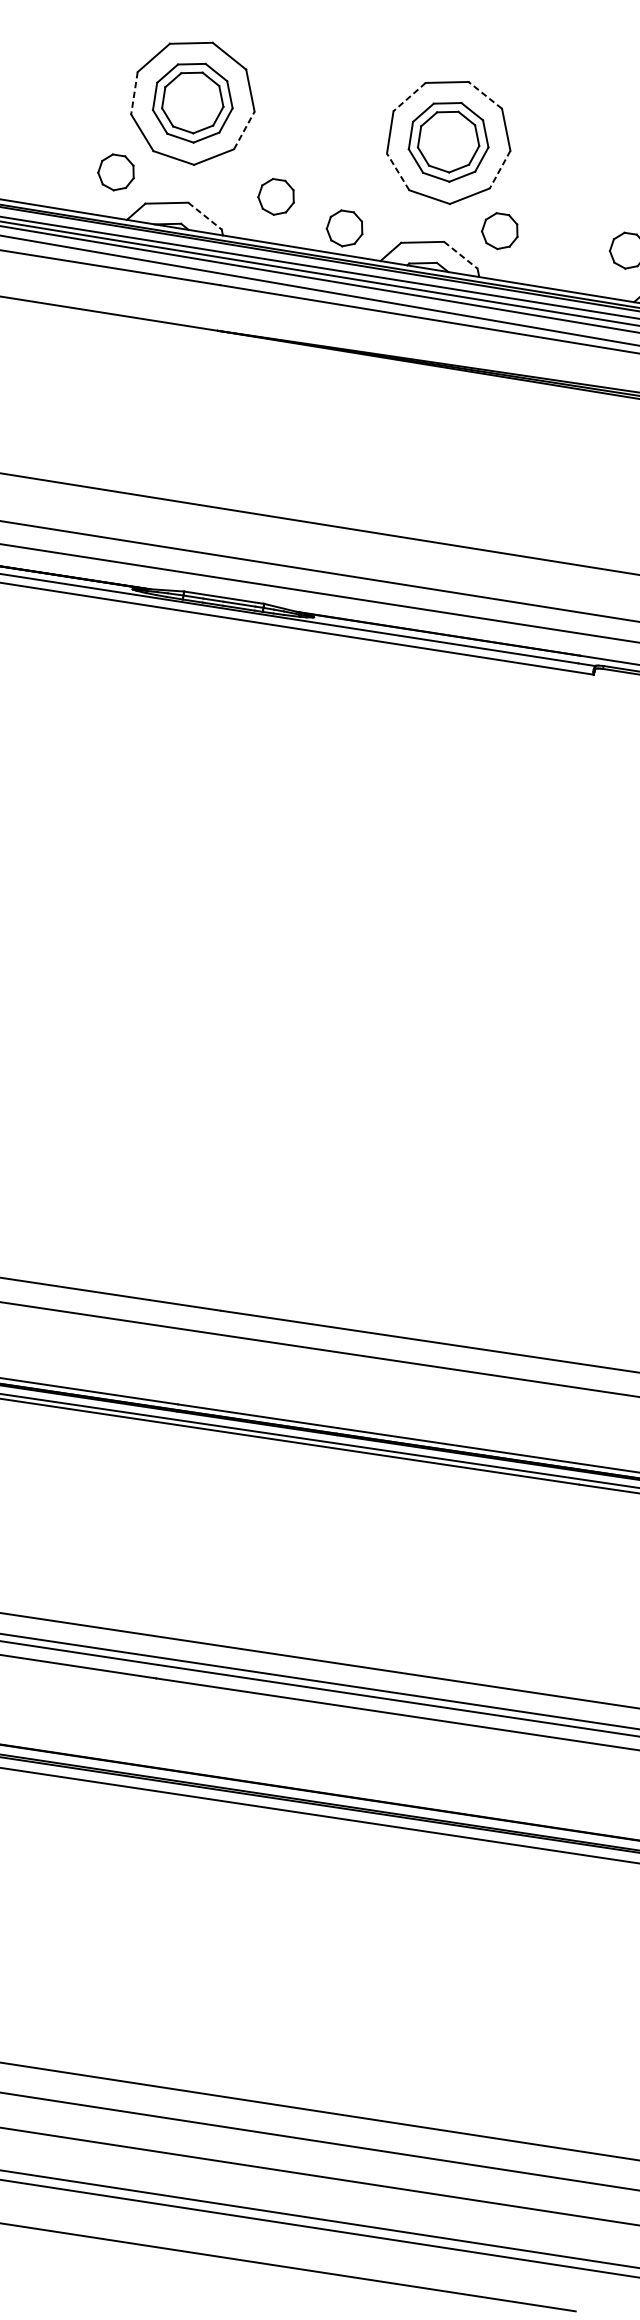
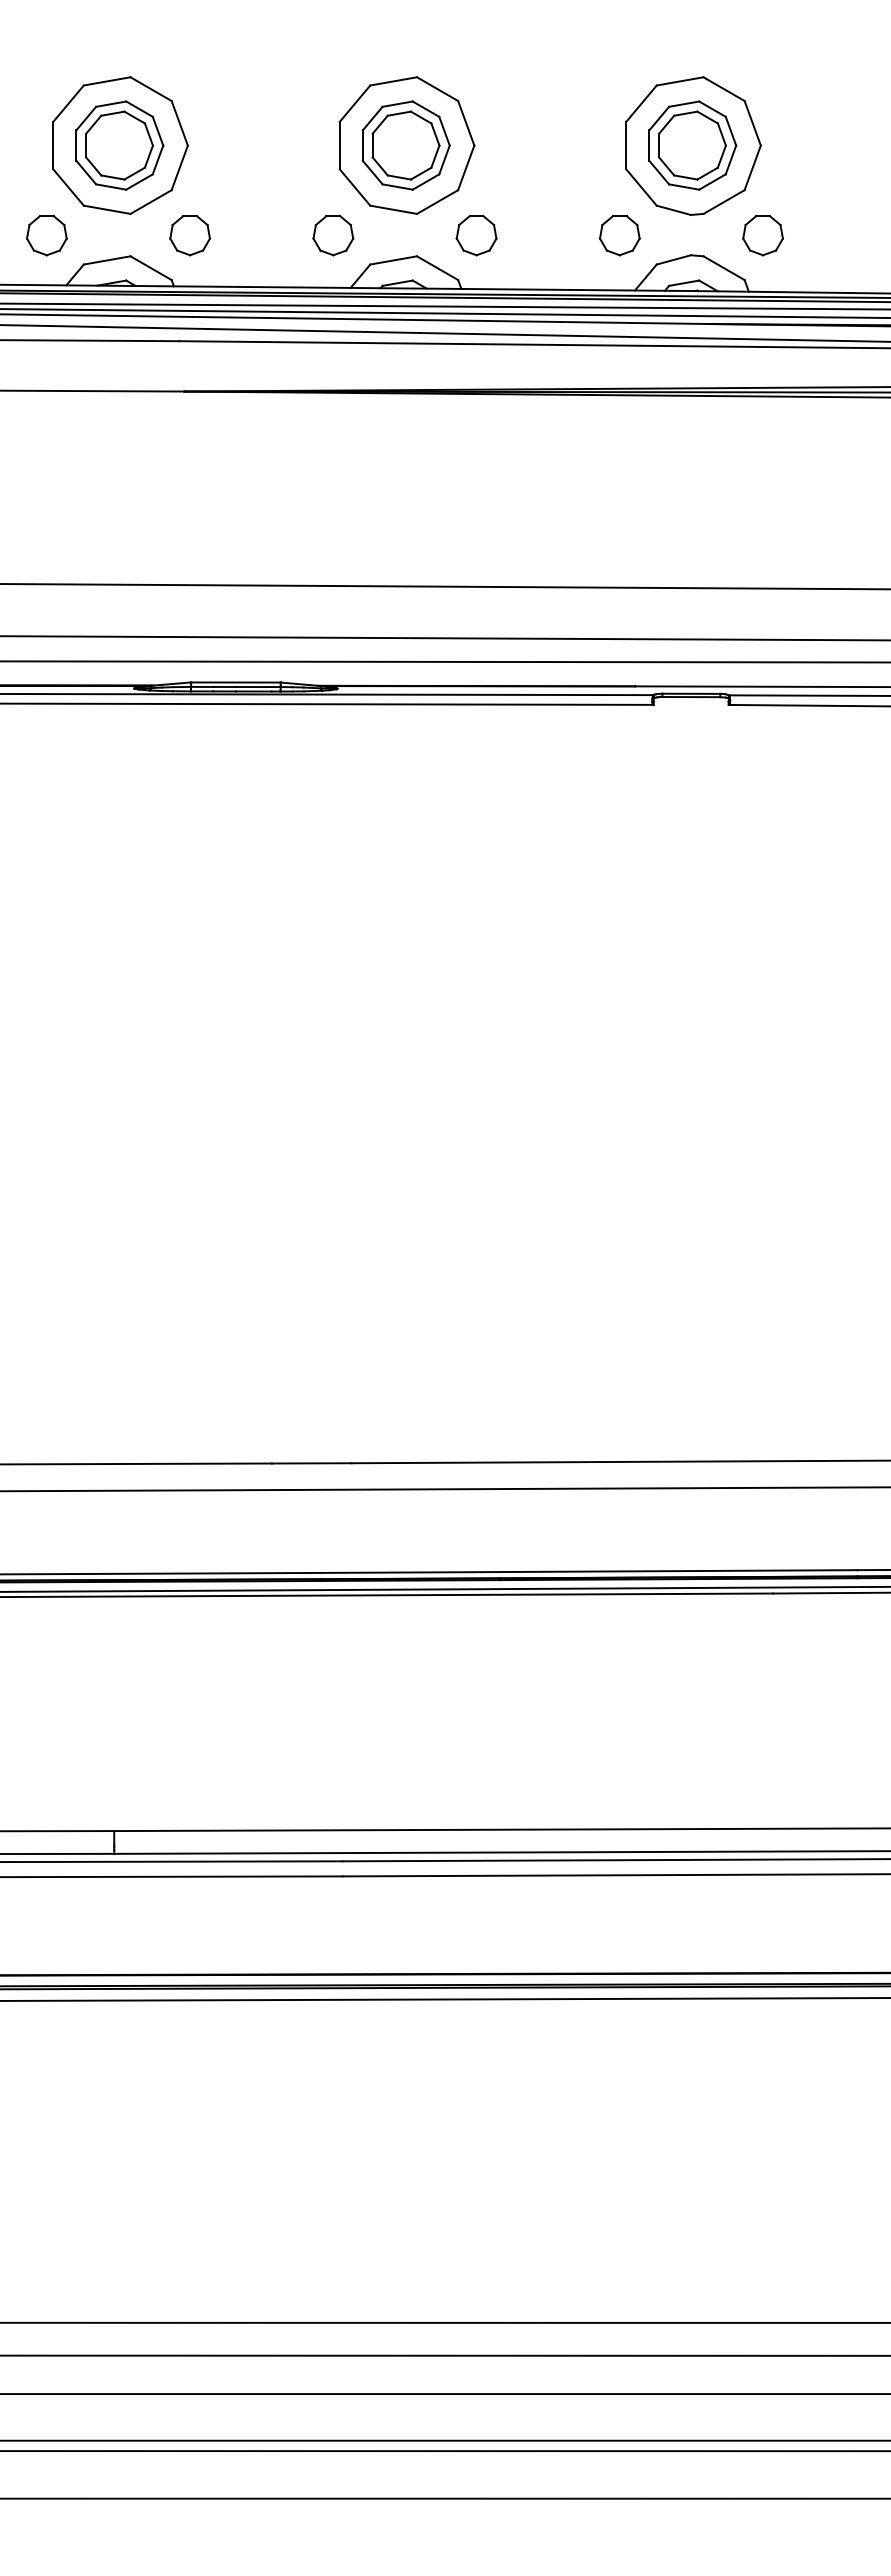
line: (134, 93) -> (53, 145), dashed -> solid
line: (485, 95) -> (437, 89), dashed -> solid
line: (410, 96) -> (355, 103), dashed -> solid
line: (244, 130) -> (179, 167), dashed -> solid
line: (500, 169) -> (466, 167), dashed -> solid
line: (398, 172) -> (355, 187), dashed -> solid
part: (275, 197) -> (189, 235), moved
line: (205, 216) -> (151, 268), dashed -> solid
part: (345, 228) -> (333, 235), moved
line: (460, 255) -> (437, 268), dashed -> solid

